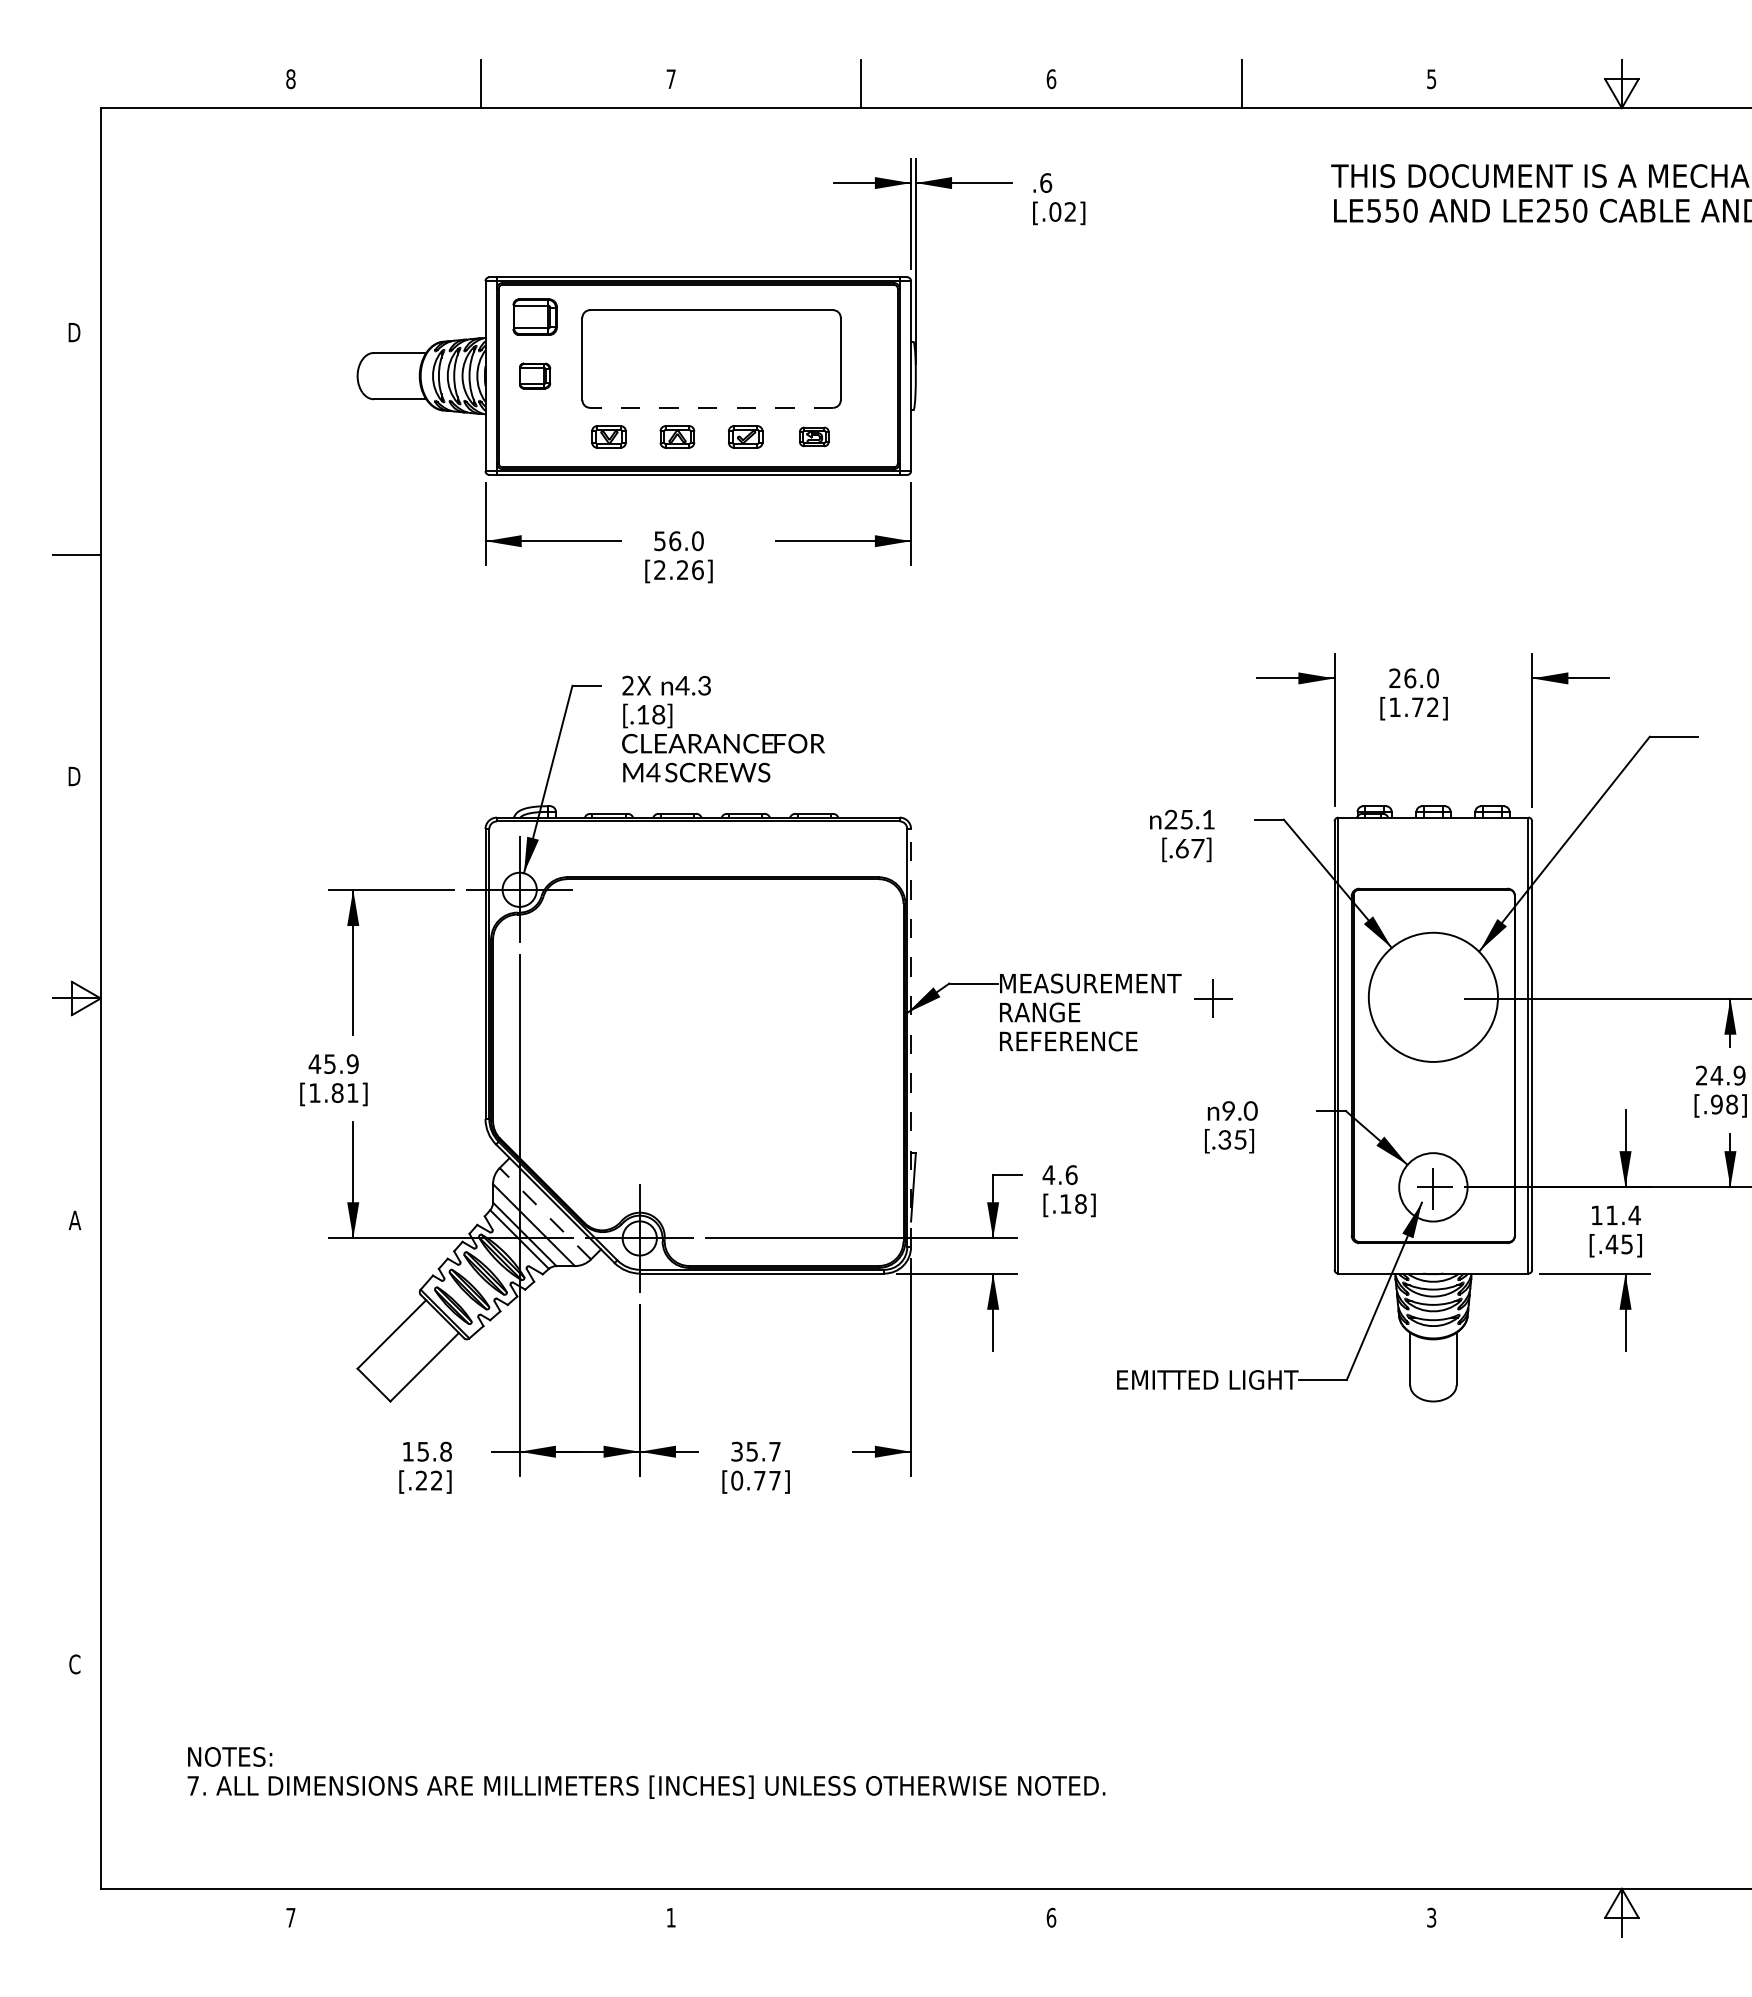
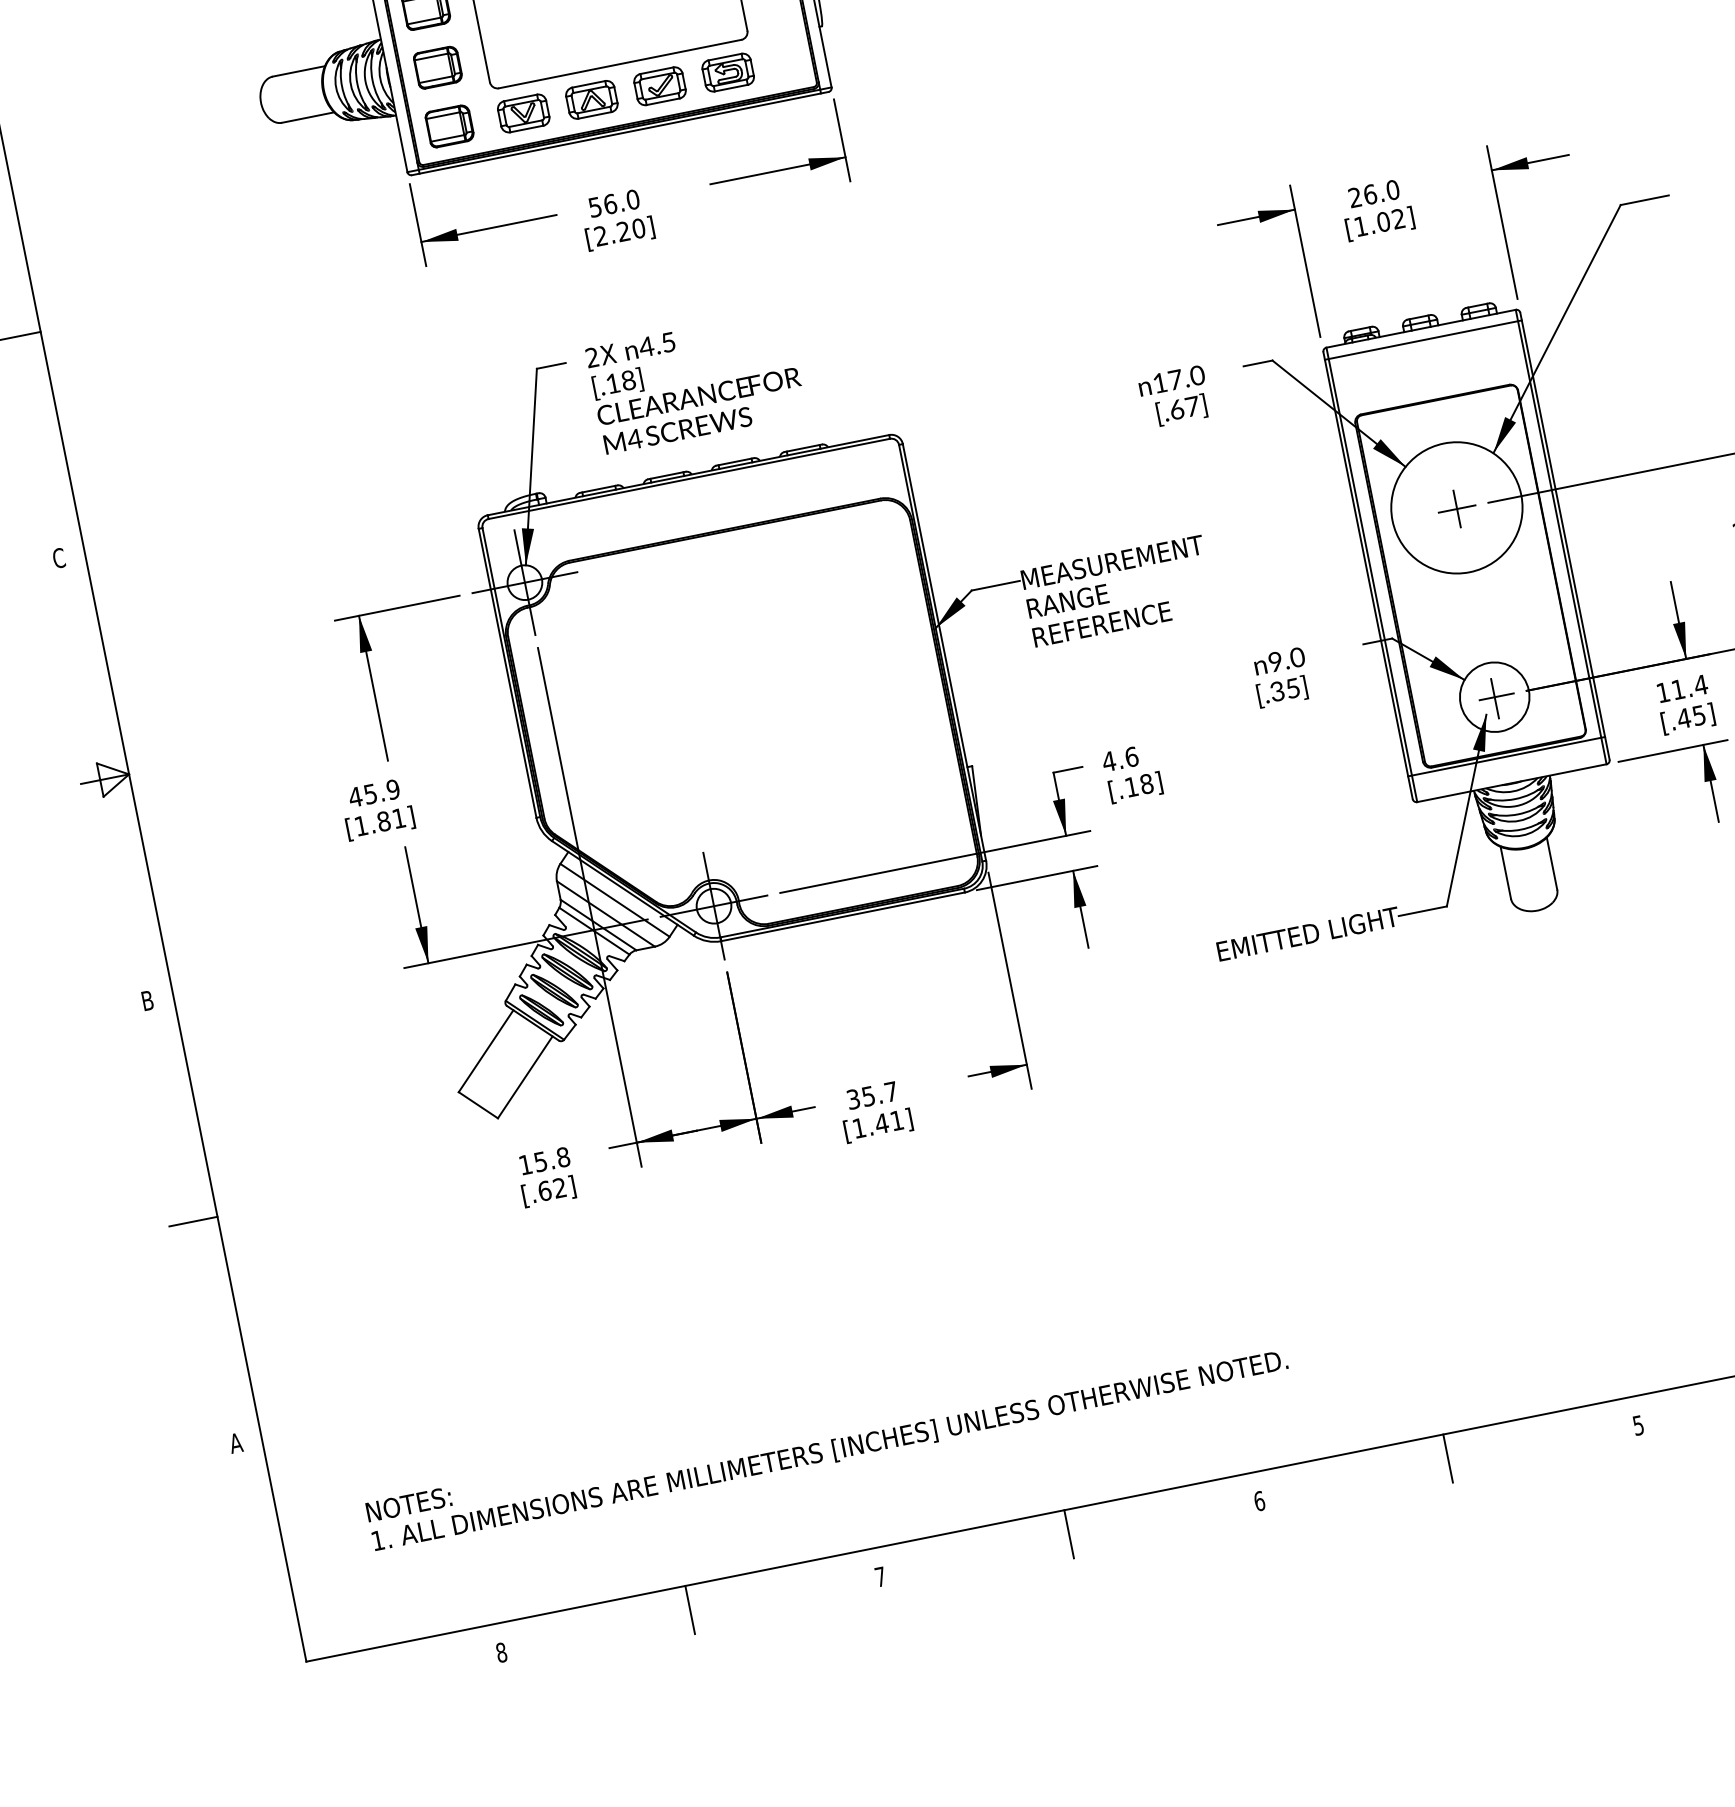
part: (534, 375) -> (437, 67), size x1.43
line: (711, 407) -> (620, 63), dashed -> solid
part: (534, 434) -> (448, 125), added
part: (608, 436) -> (523, 113), size x1.43
part: (677, 436) -> (591, 99), size x1.43
part: (745, 436) -> (659, 85), size x1.43
part: (814, 436) -> (728, 72), size x1.67
text: (697, 569) -> (638, 228), [2.26] -> [2.20]
text: (704, 685) -> (668, 342), 4.3 -> 4.5
text: (1417, 707) -> (1383, 222), [1.72] -> [1.02]
text: (74, 776) -> (58, 558), D -> C
text: (1189, 819) -> (1178, 379), 25.1 -> 17.0
line: (1433, 829) -> (1423, 340), added
part: (1213, 998) -> (1457, 508), moved
line: (911, 1038) -> (944, 652), dashed -> solid
line: (545, 1213) -> (615, 900), dashed -> solid
text: (74, 1220) -> (147, 1000), A -> B
line: (1433, 1247) -> (1506, 757), added
line: (76, 1442) -> (193, 1221), added
text: (421, 1480) -> (544, 1190), [.22] -> [.62]
text: (755, 1480) -> (877, 1124), [0.77] -> [1.41]
text: (74, 1664) -> (235, 1443), C -> A
text: (192, 1785) -> (377, 1540), 7. -> 1.
line: (481, 1912) -> (690, 1609), added
line: (861, 1912) -> (1069, 1533), added
line: (1241, 1912) -> (1447, 1458), added
text: (1431, 1916) -> (1638, 1424), 3 -> 5
text: (290, 1917) -> (501, 1652), 7 -> 8
text: (670, 1917) -> (879, 1576), 1 -> 7

